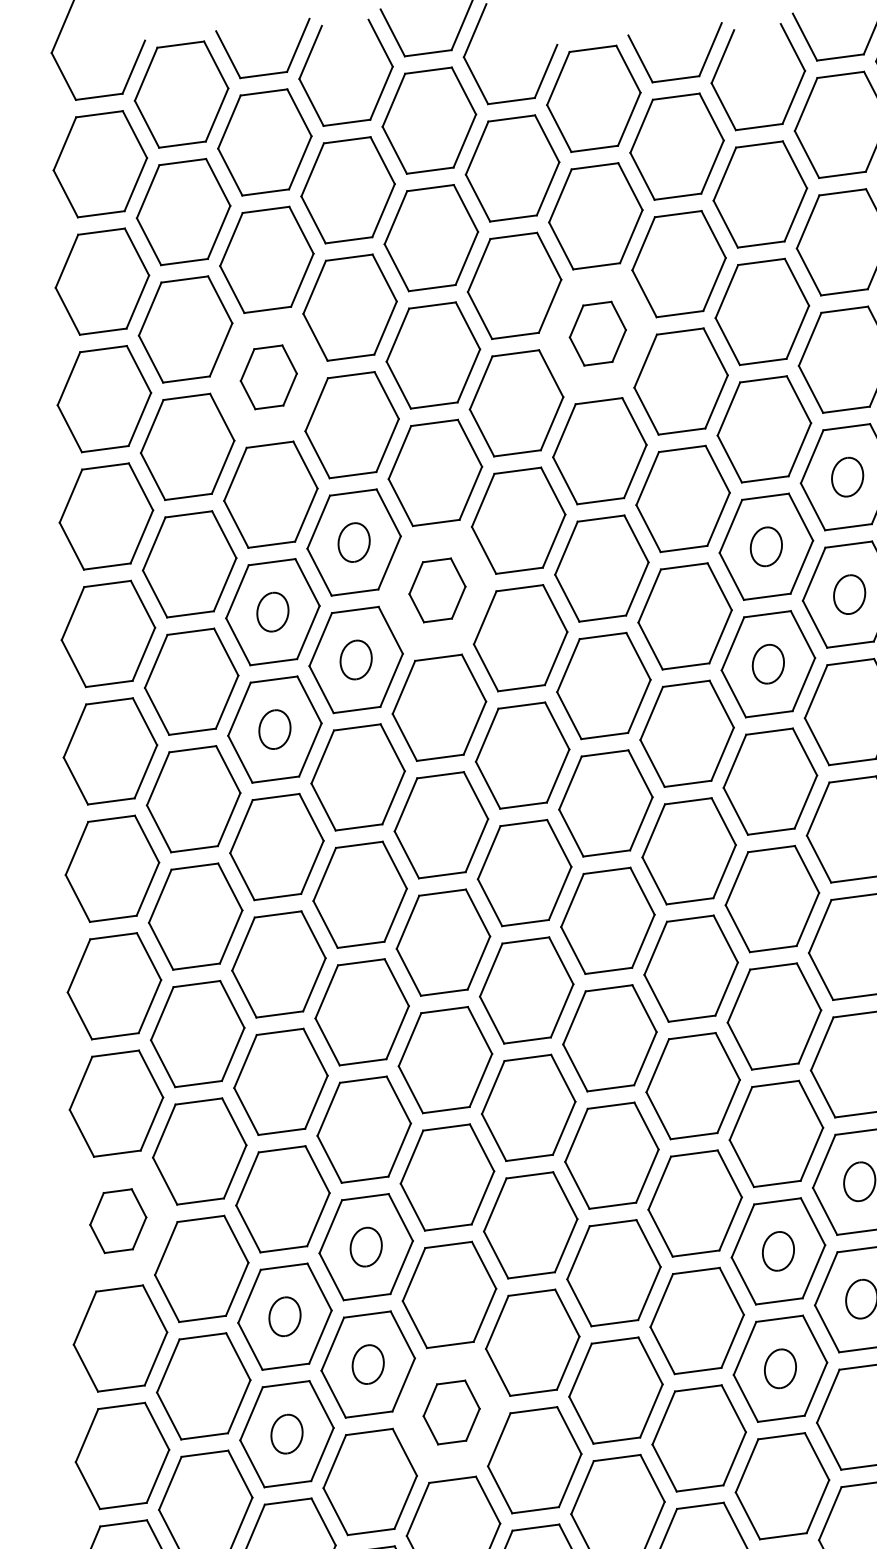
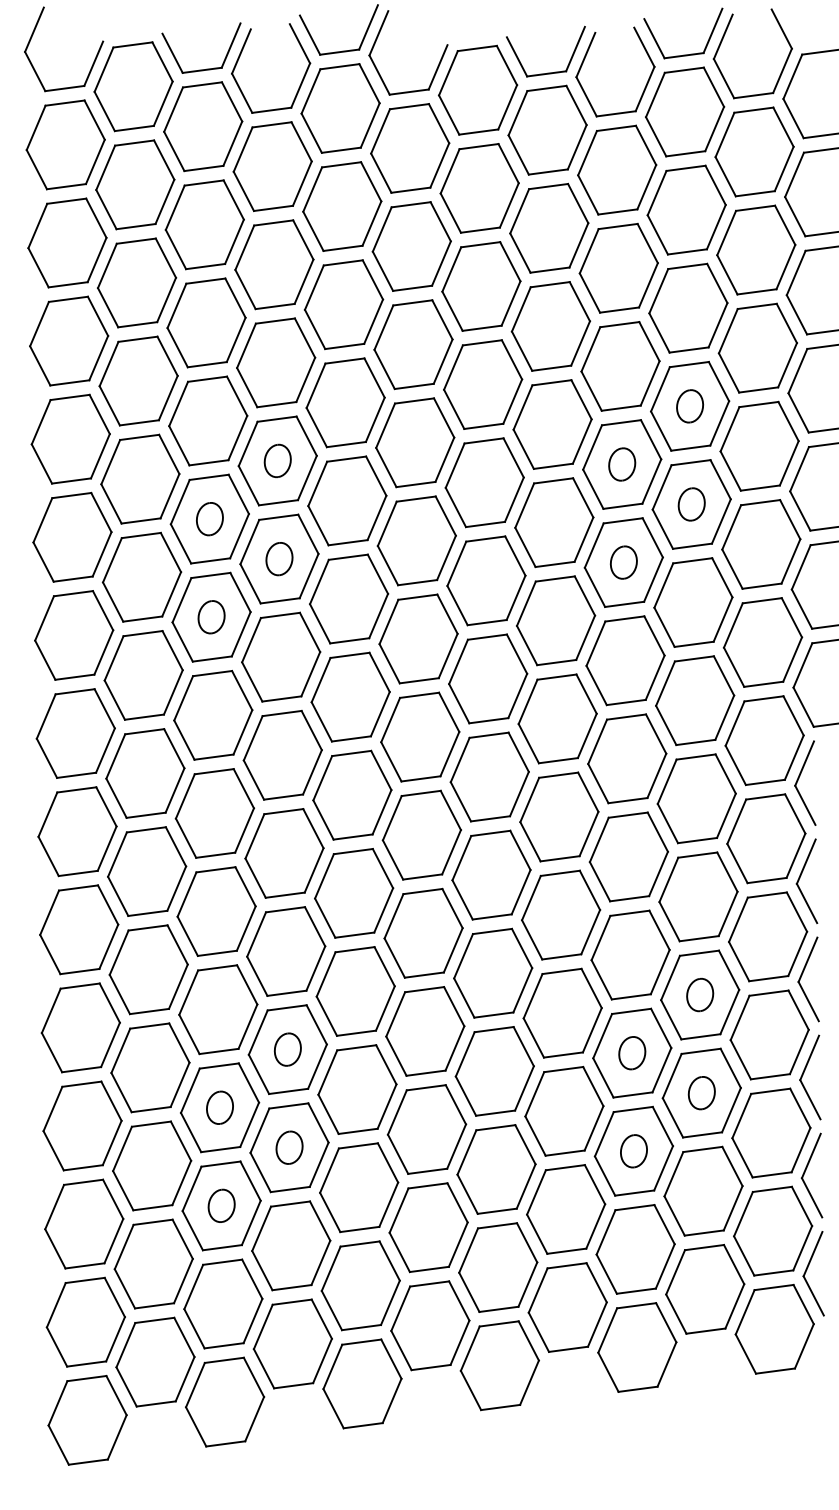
part: (597, 333) -> (481, 286), size x1.67
part: (268, 376) -> (206, 322), size x1.67
part: (437, 589) -> (347, 500), size x1.67
part: (118, 1220) -> (80, 1027), size x1.67
part: (451, 1412) -> (359, 1187), size x1.67

